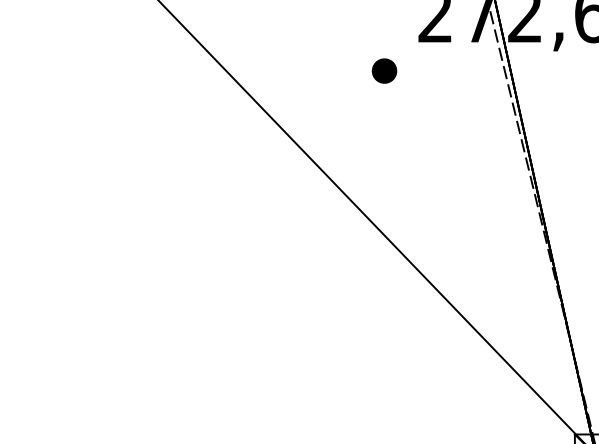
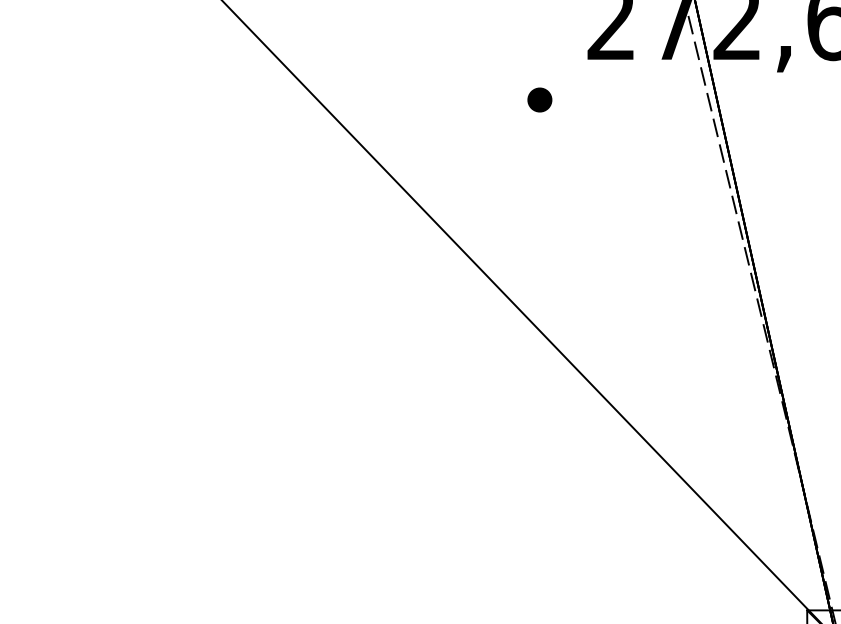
part: (384, 70) -> (539, 99), size x0.7

